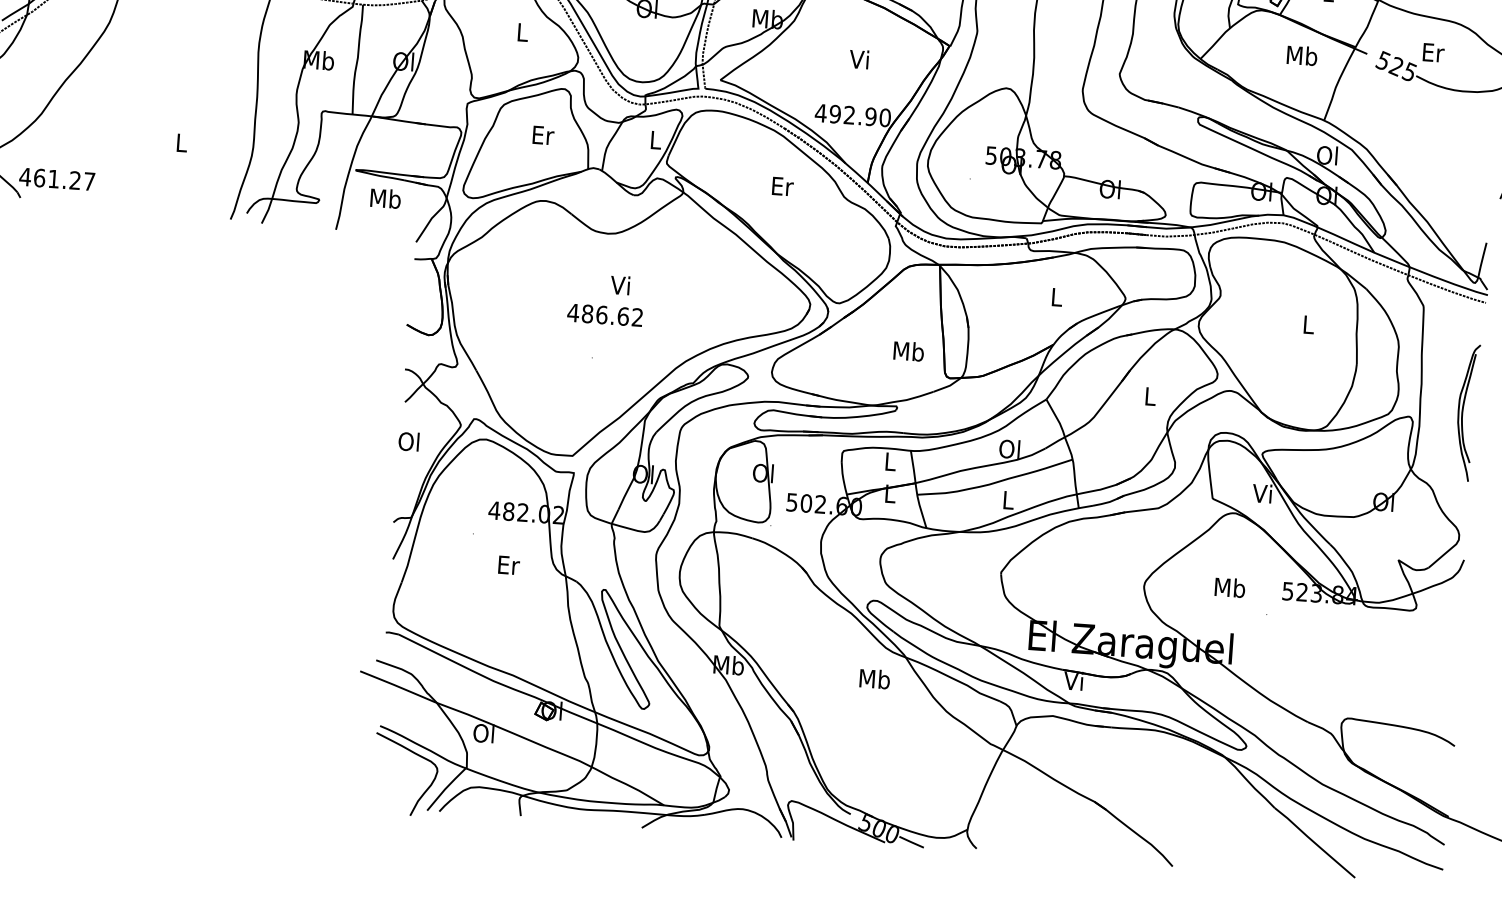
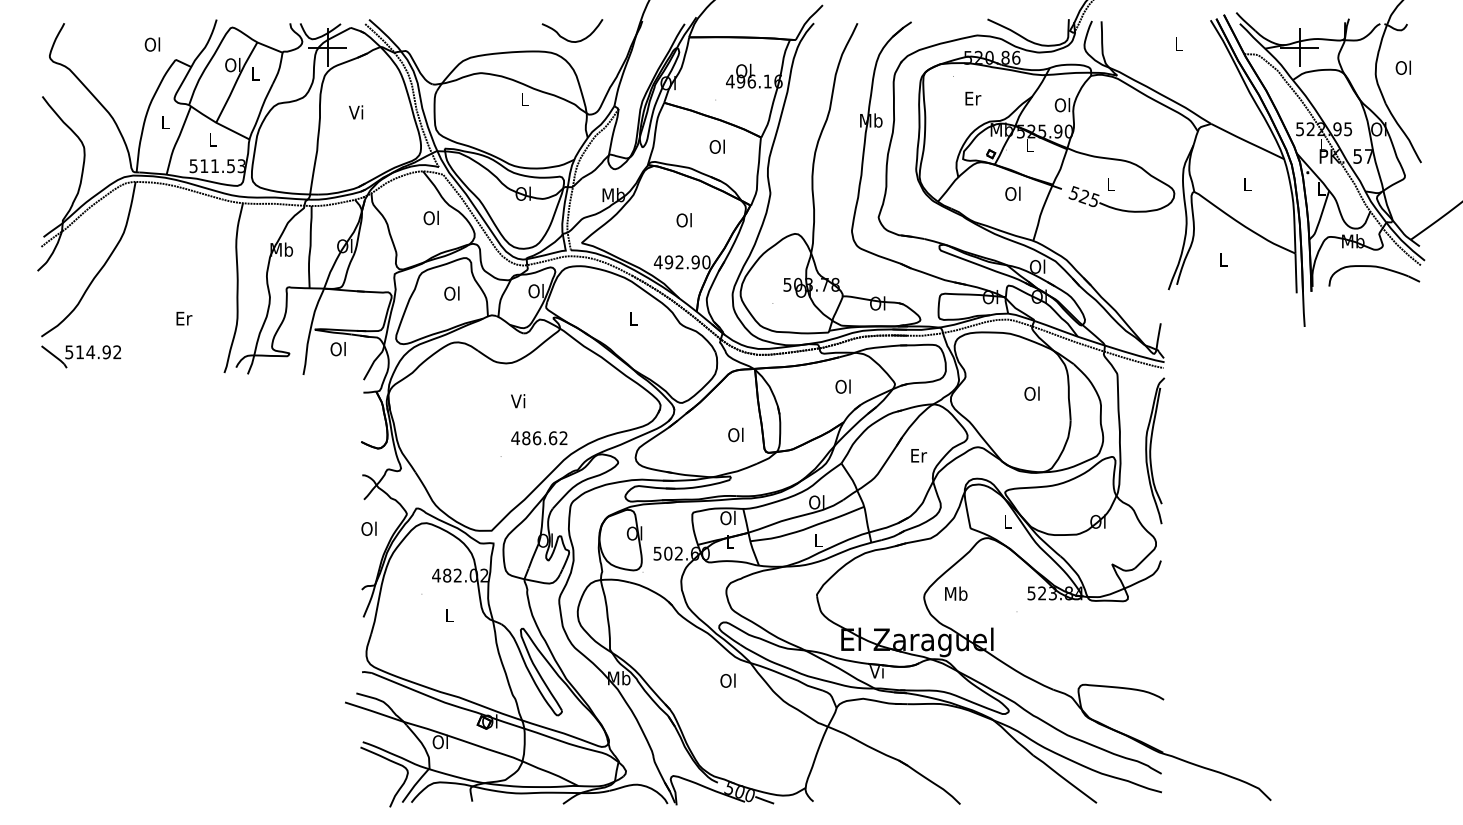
text: (520, 31) -> (430, 217), L -> Ol
text: (1434, 52) -> (1111, 184), Er -> L
text: (1302, 55) -> (1013, 193), Mb -> Ol
text: (858, 59) -> (683, 220), Vi -> Ol
text: (542, 135) -> (452, 293), Er -> Ol
text: (654, 140) -> (535, 291), L -> Ol
text: (182, 142) -> (184, 318), L -> Er
text: (56, 179) -> (92, 352), 461.27 -> 514.92
text: (782, 185) -> (633, 318), Er -> L
text: (385, 199) -> (338, 349), Mb -> Ol
text: (1055, 296) -> (842, 386), L -> Ol
text: (605, 315) -> (539, 438), moved
text: (1307, 324) -> (1031, 393), L -> Ol
text: (908, 350) -> (736, 434), Mb -> Ol
text: (1151, 396) -> (919, 455), L -> Er
part: (1467, 412) -> (1155, 450), size x1.43
text: (888, 460) -> (727, 517), L -> Ol
text: (1262, 492) -> (1007, 521), Vi -> L
text: (509, 565) -> (450, 615), Er -> L
text: (1230, 587) -> (956, 593), moved
text: (874, 678) -> (728, 680), Mb -> Ol

